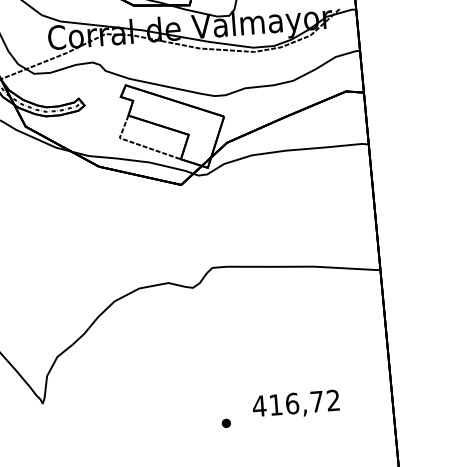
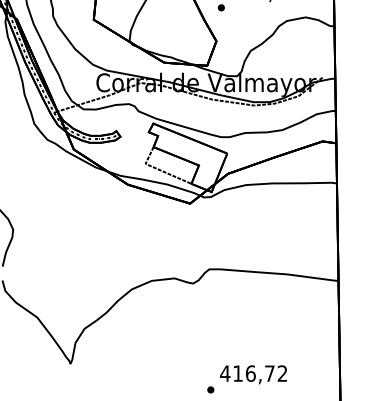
text: (295, 404) -> (253, 374), moved

